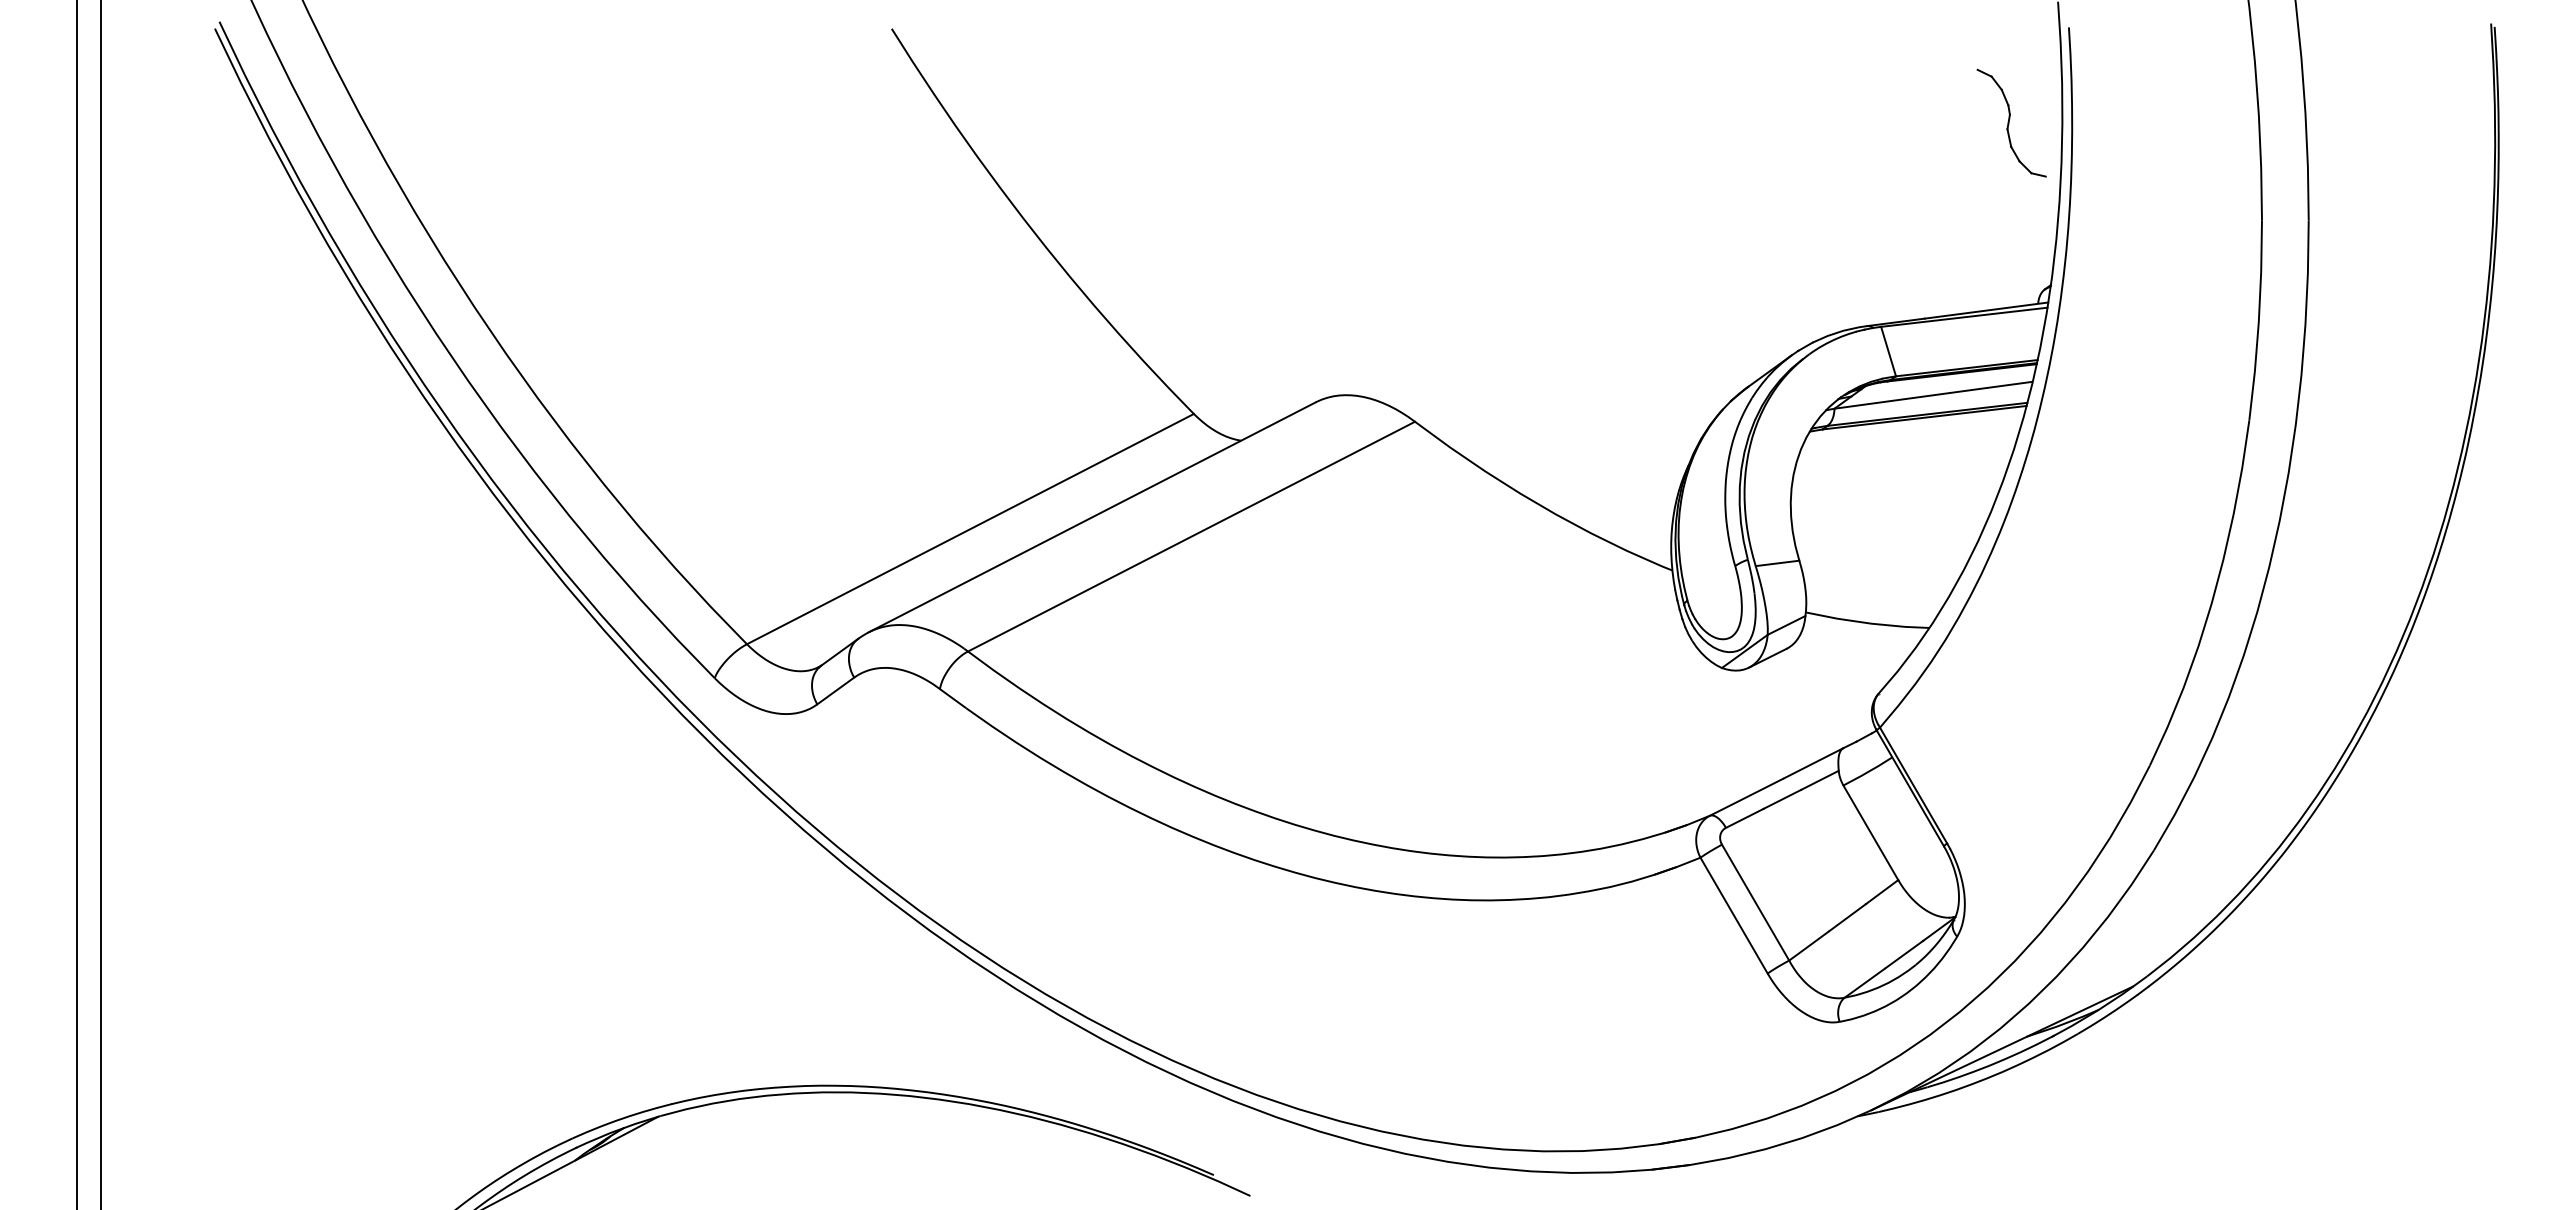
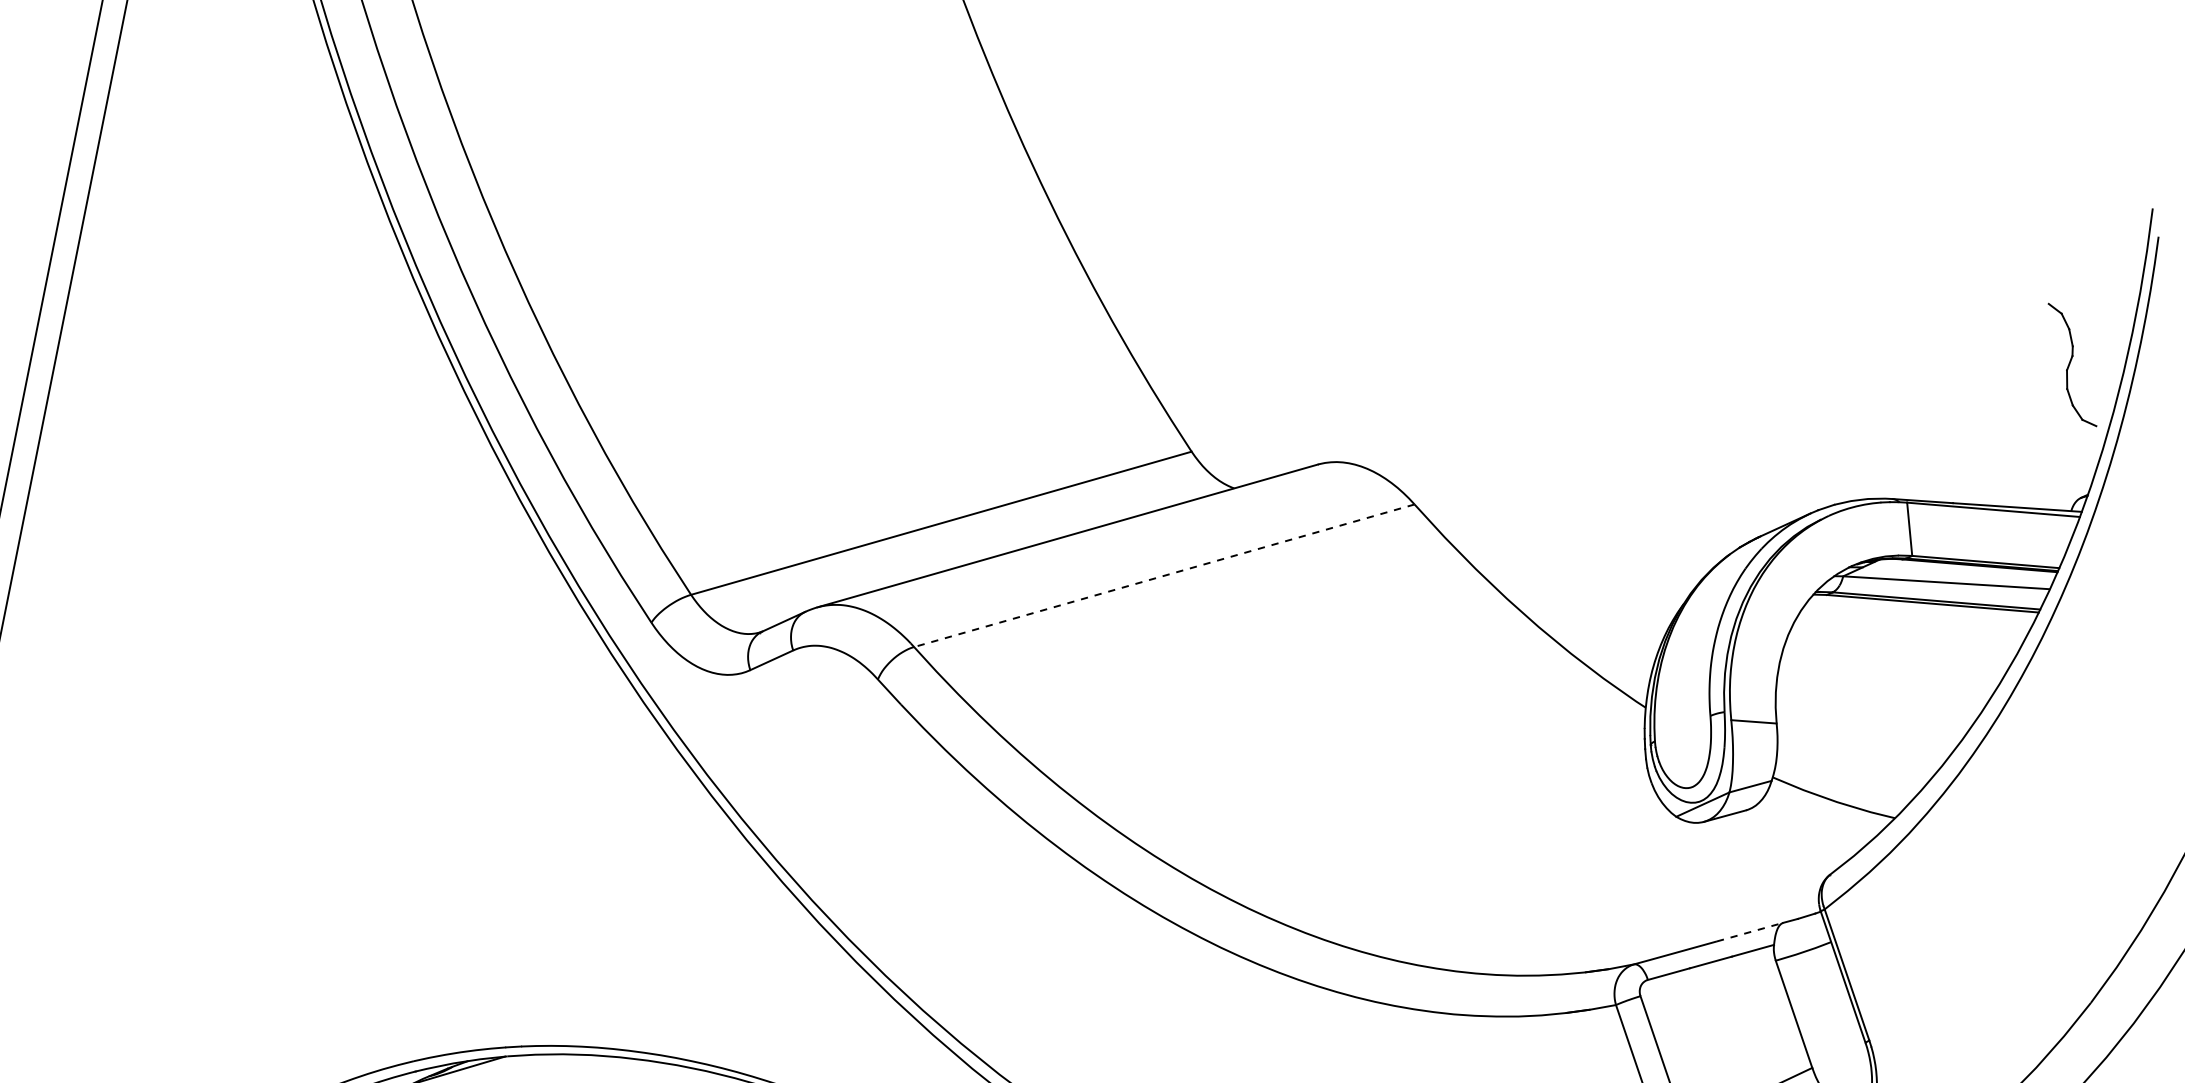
part: (2011, 122) -> (2072, 364), moved
line: (1191, 536) -> (1164, 575), solid -> dashed
line: (1814, 763) -> (1750, 932), solid -> dashed

